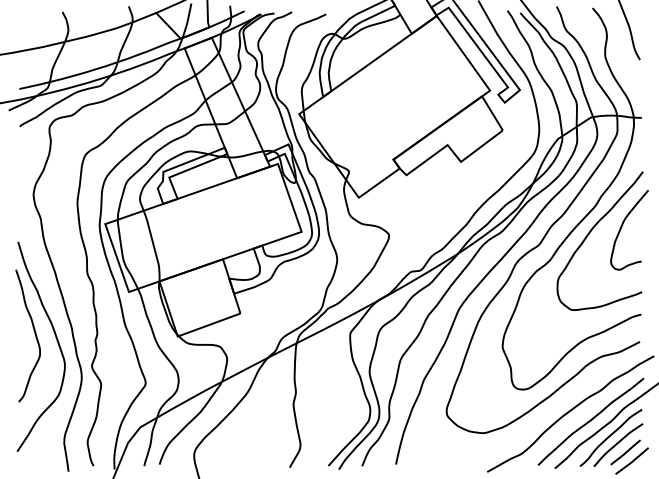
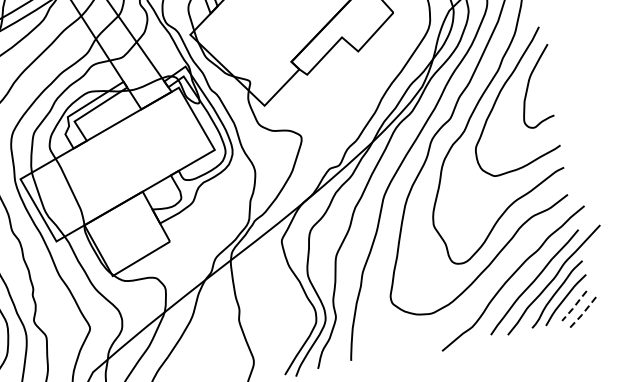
line: (625, 452) -> (574, 306), solid -> dashed
line: (631, 462) -> (582, 314), solid -> dashed

